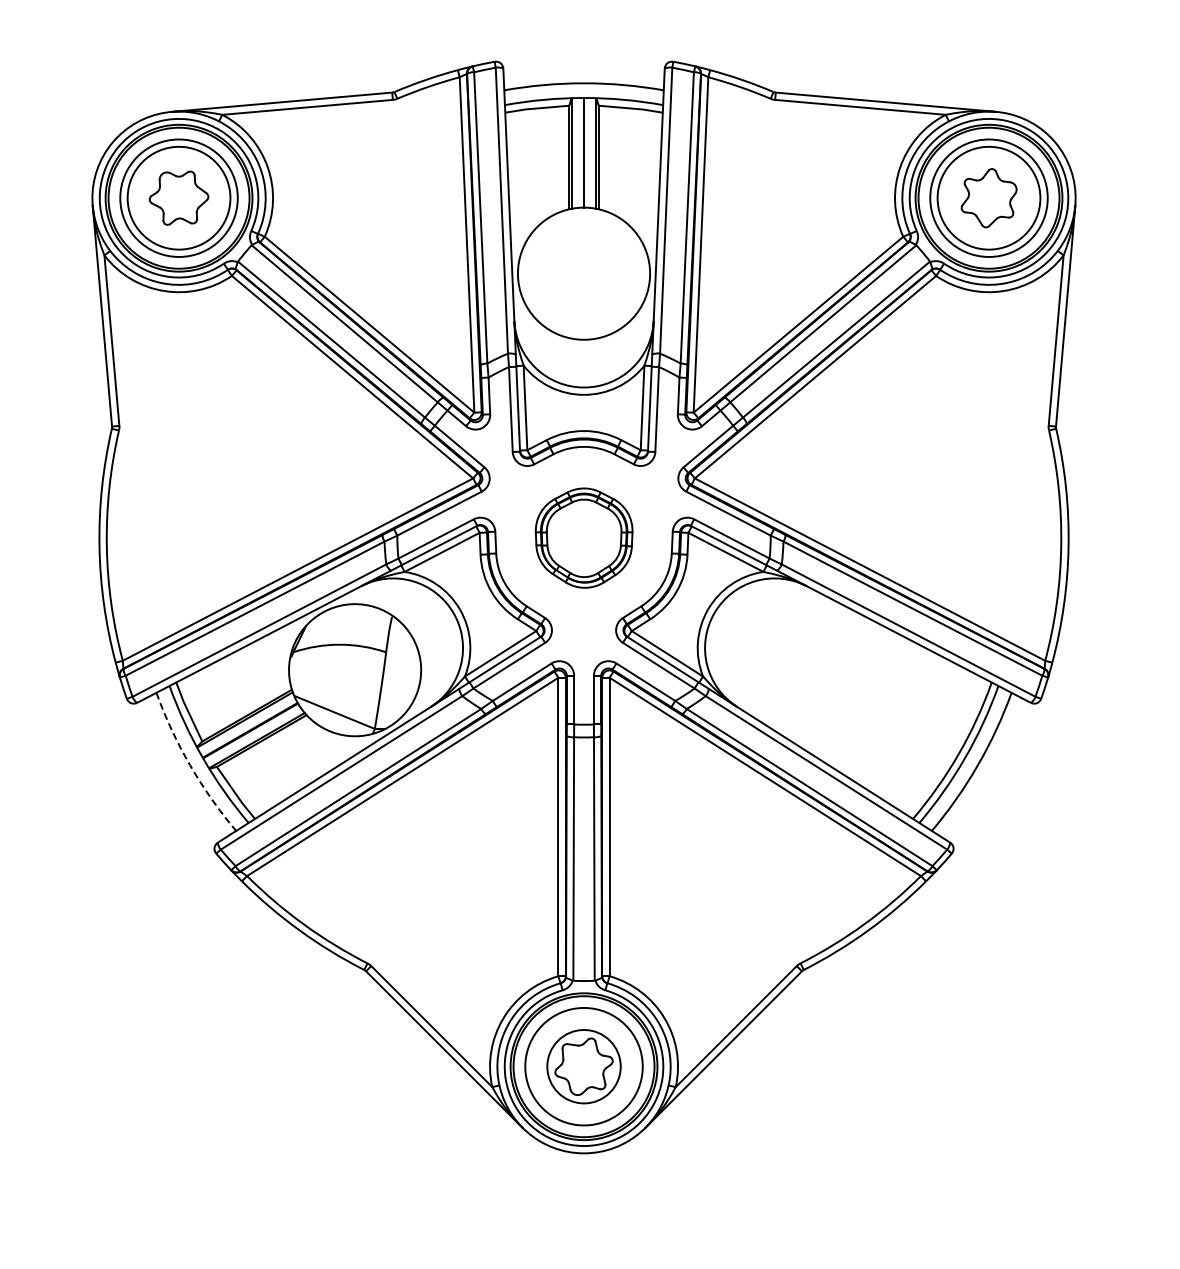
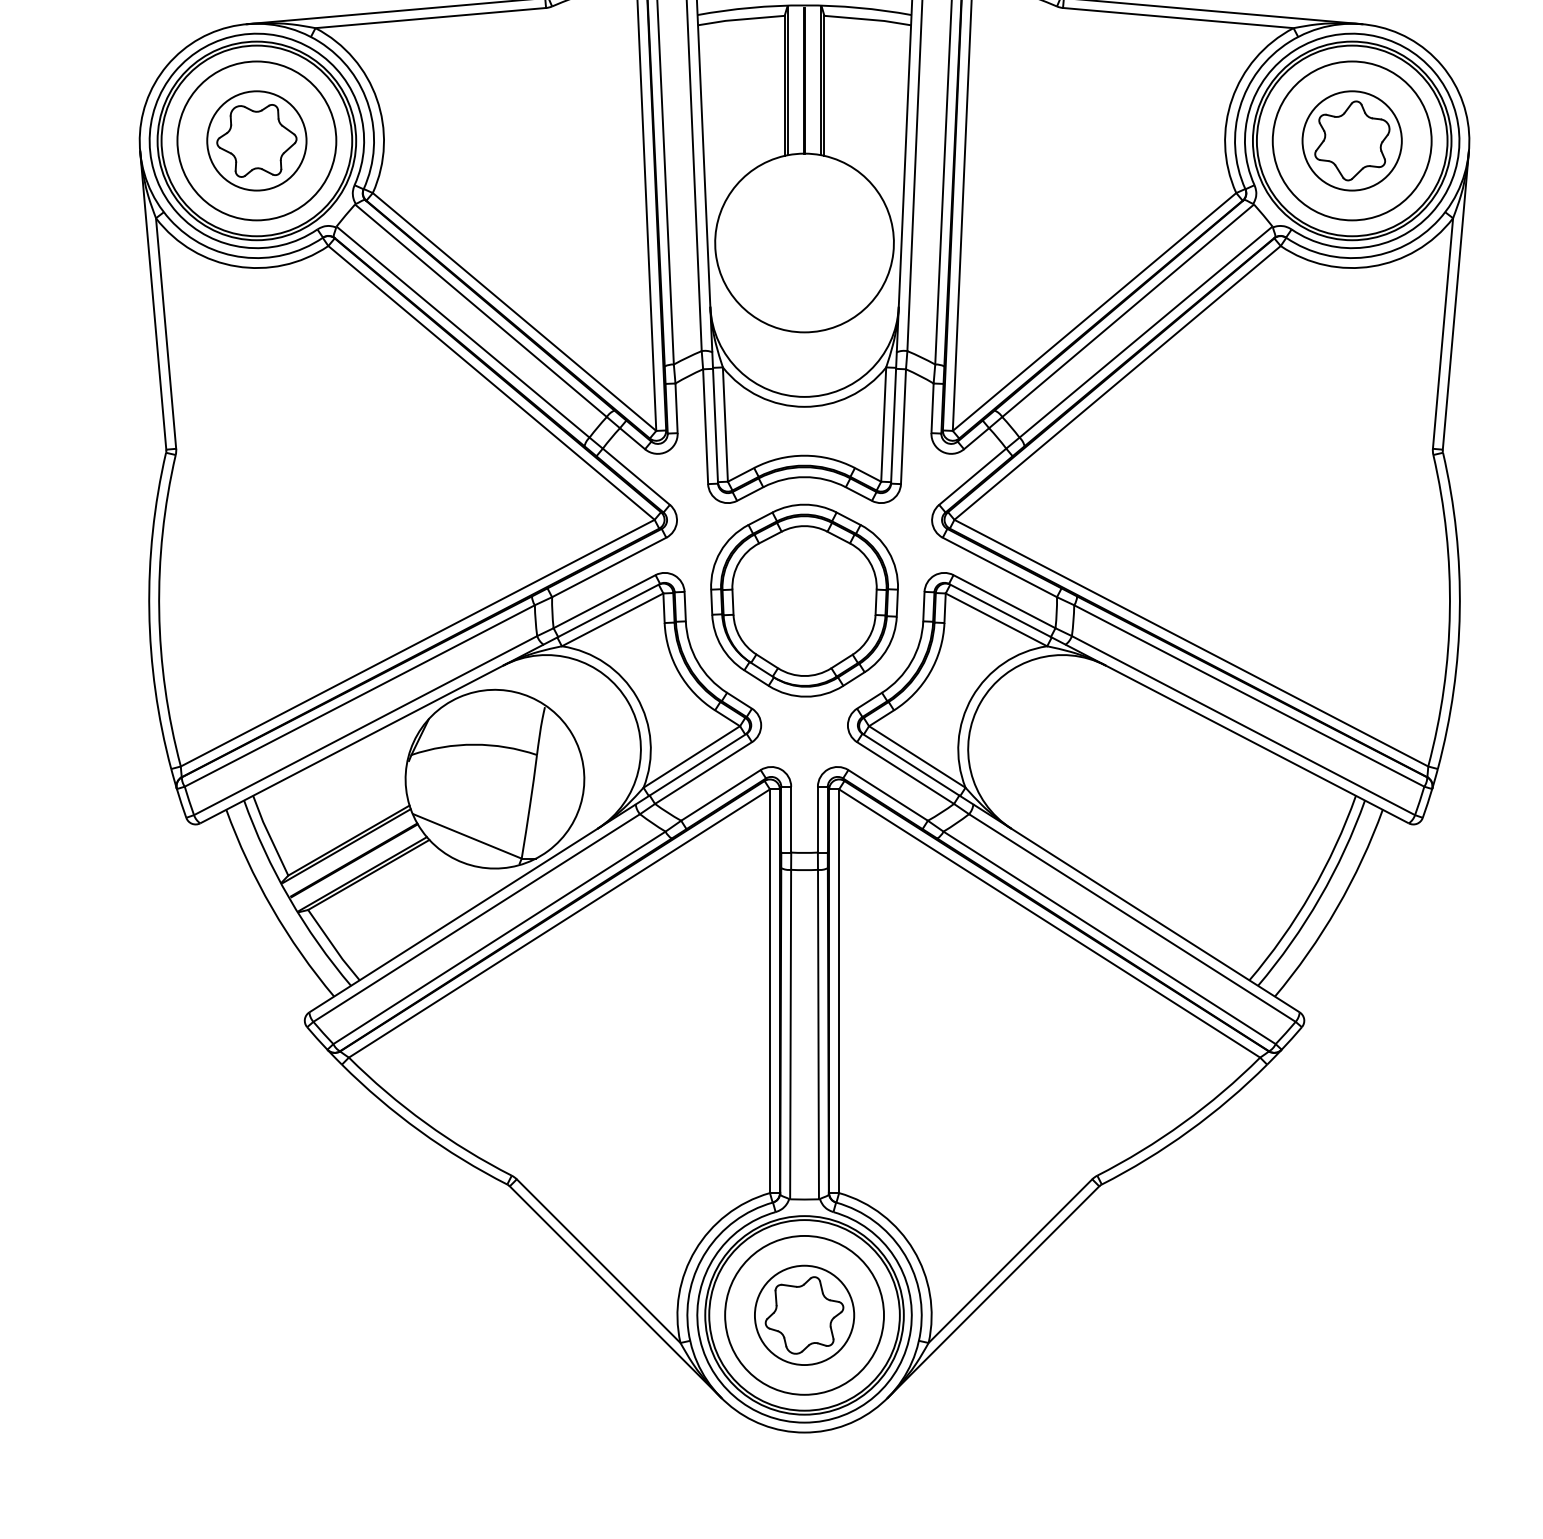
circle: (178, 197) -> (256, 139), size x0.71
circle: (988, 197) -> (1351, 139), size x0.71
part: (584, 537) -> (805, 599), size x1.43
arc: (190, 765) -> (272, 908), dashed -> solid

